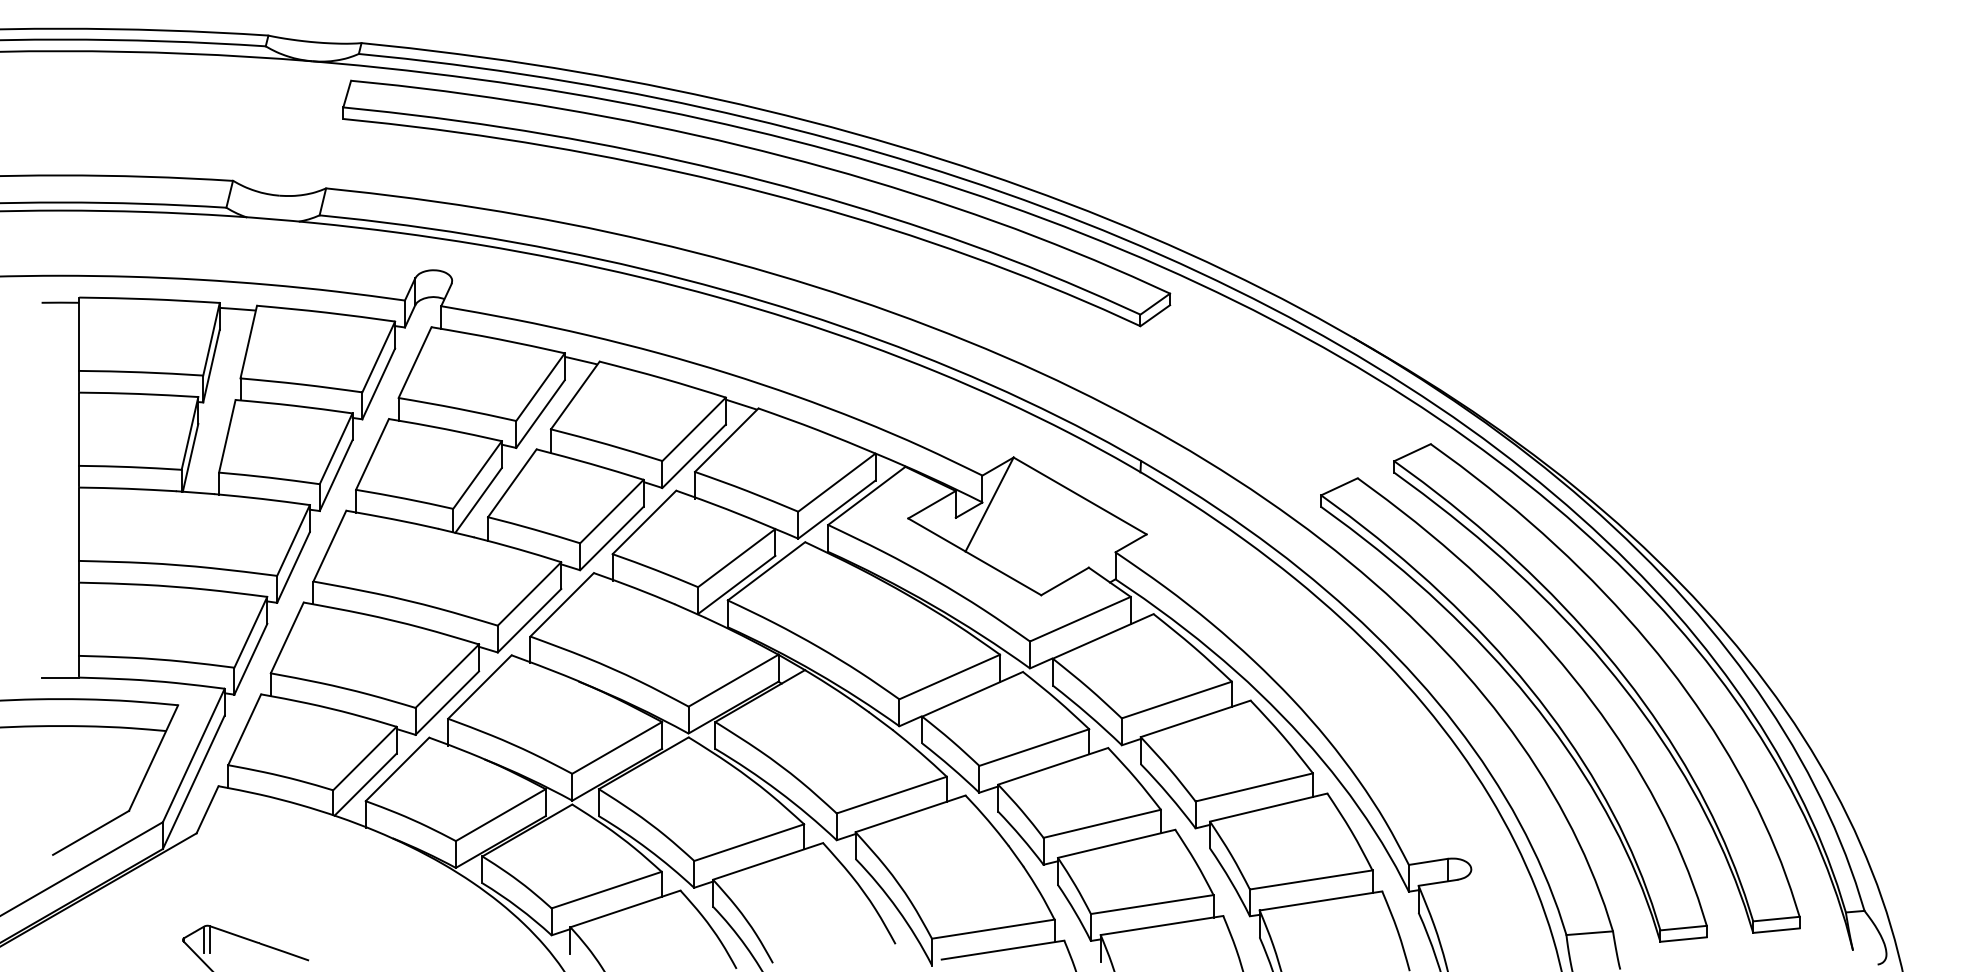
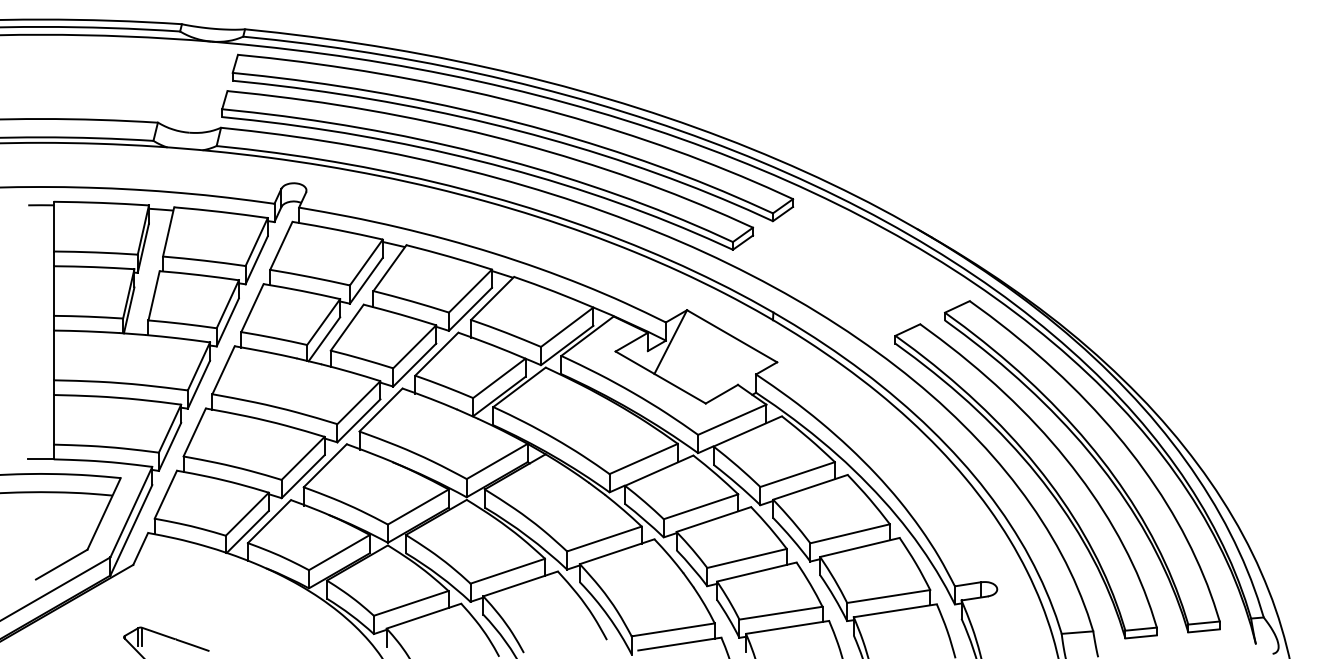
part: (720, 242) -> (488, 164), added

